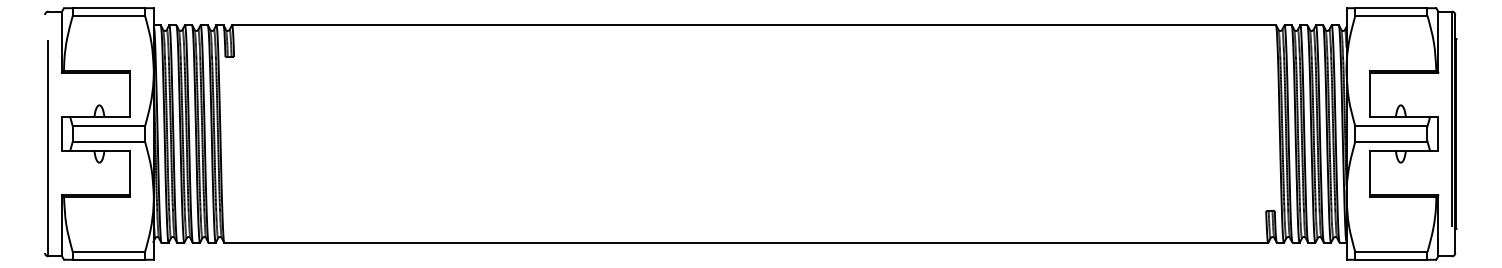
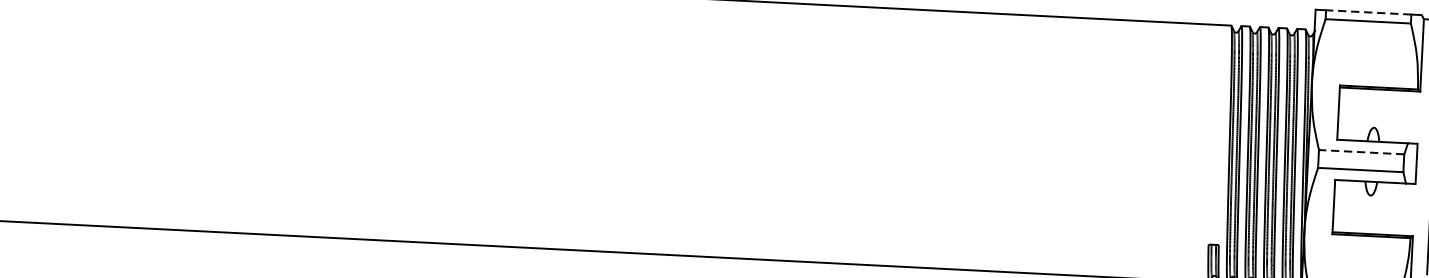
line: (1390, 8) -> (1367, 12), solid -> dashed
line: (1390, 126) -> (1360, 152), solid -> dashed

